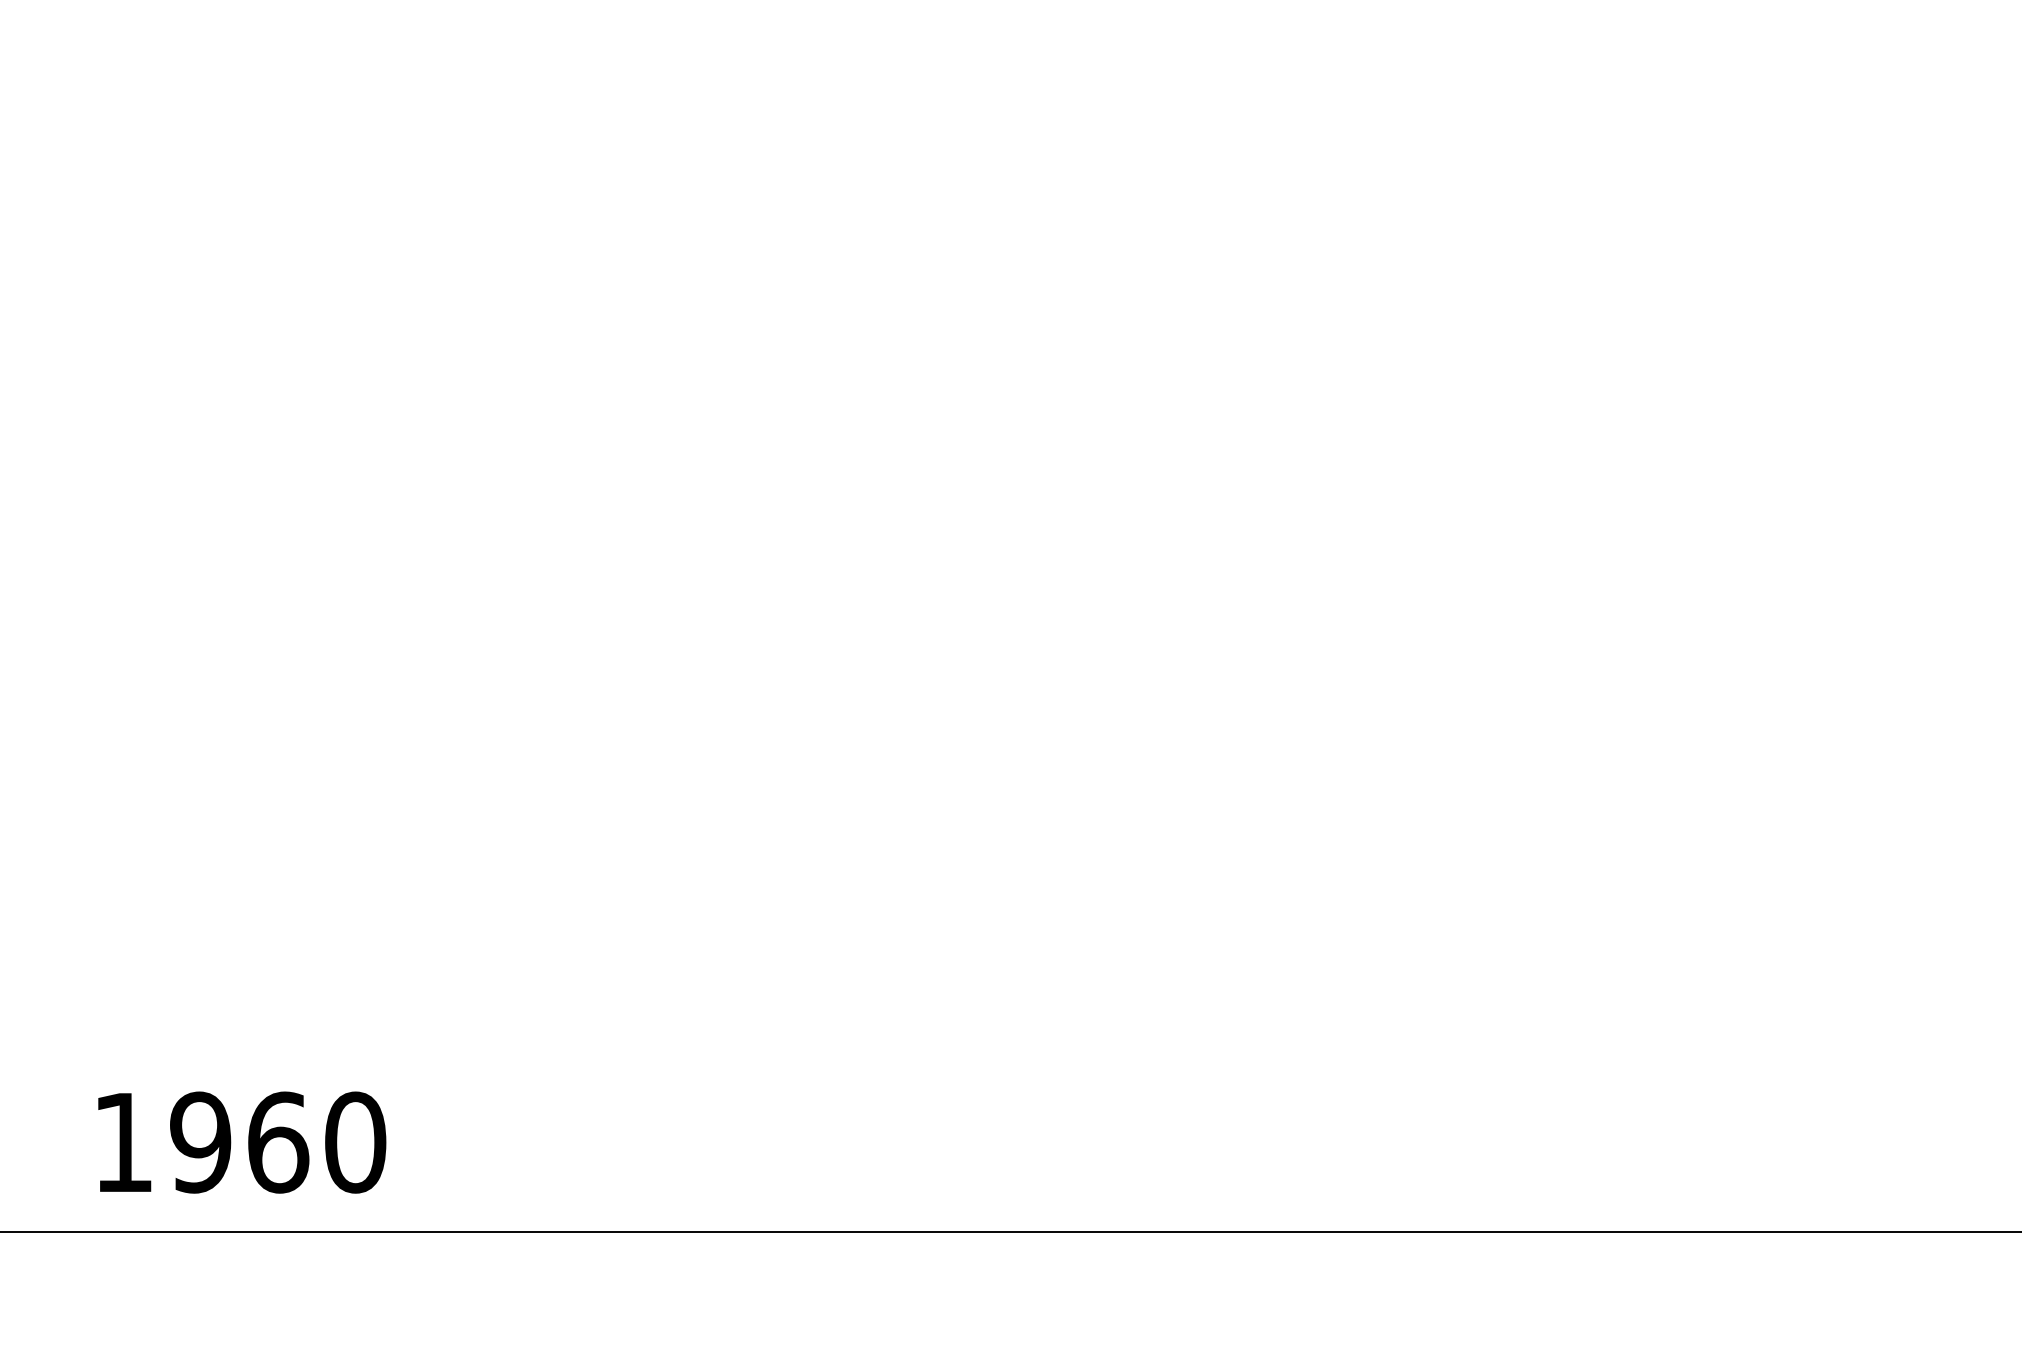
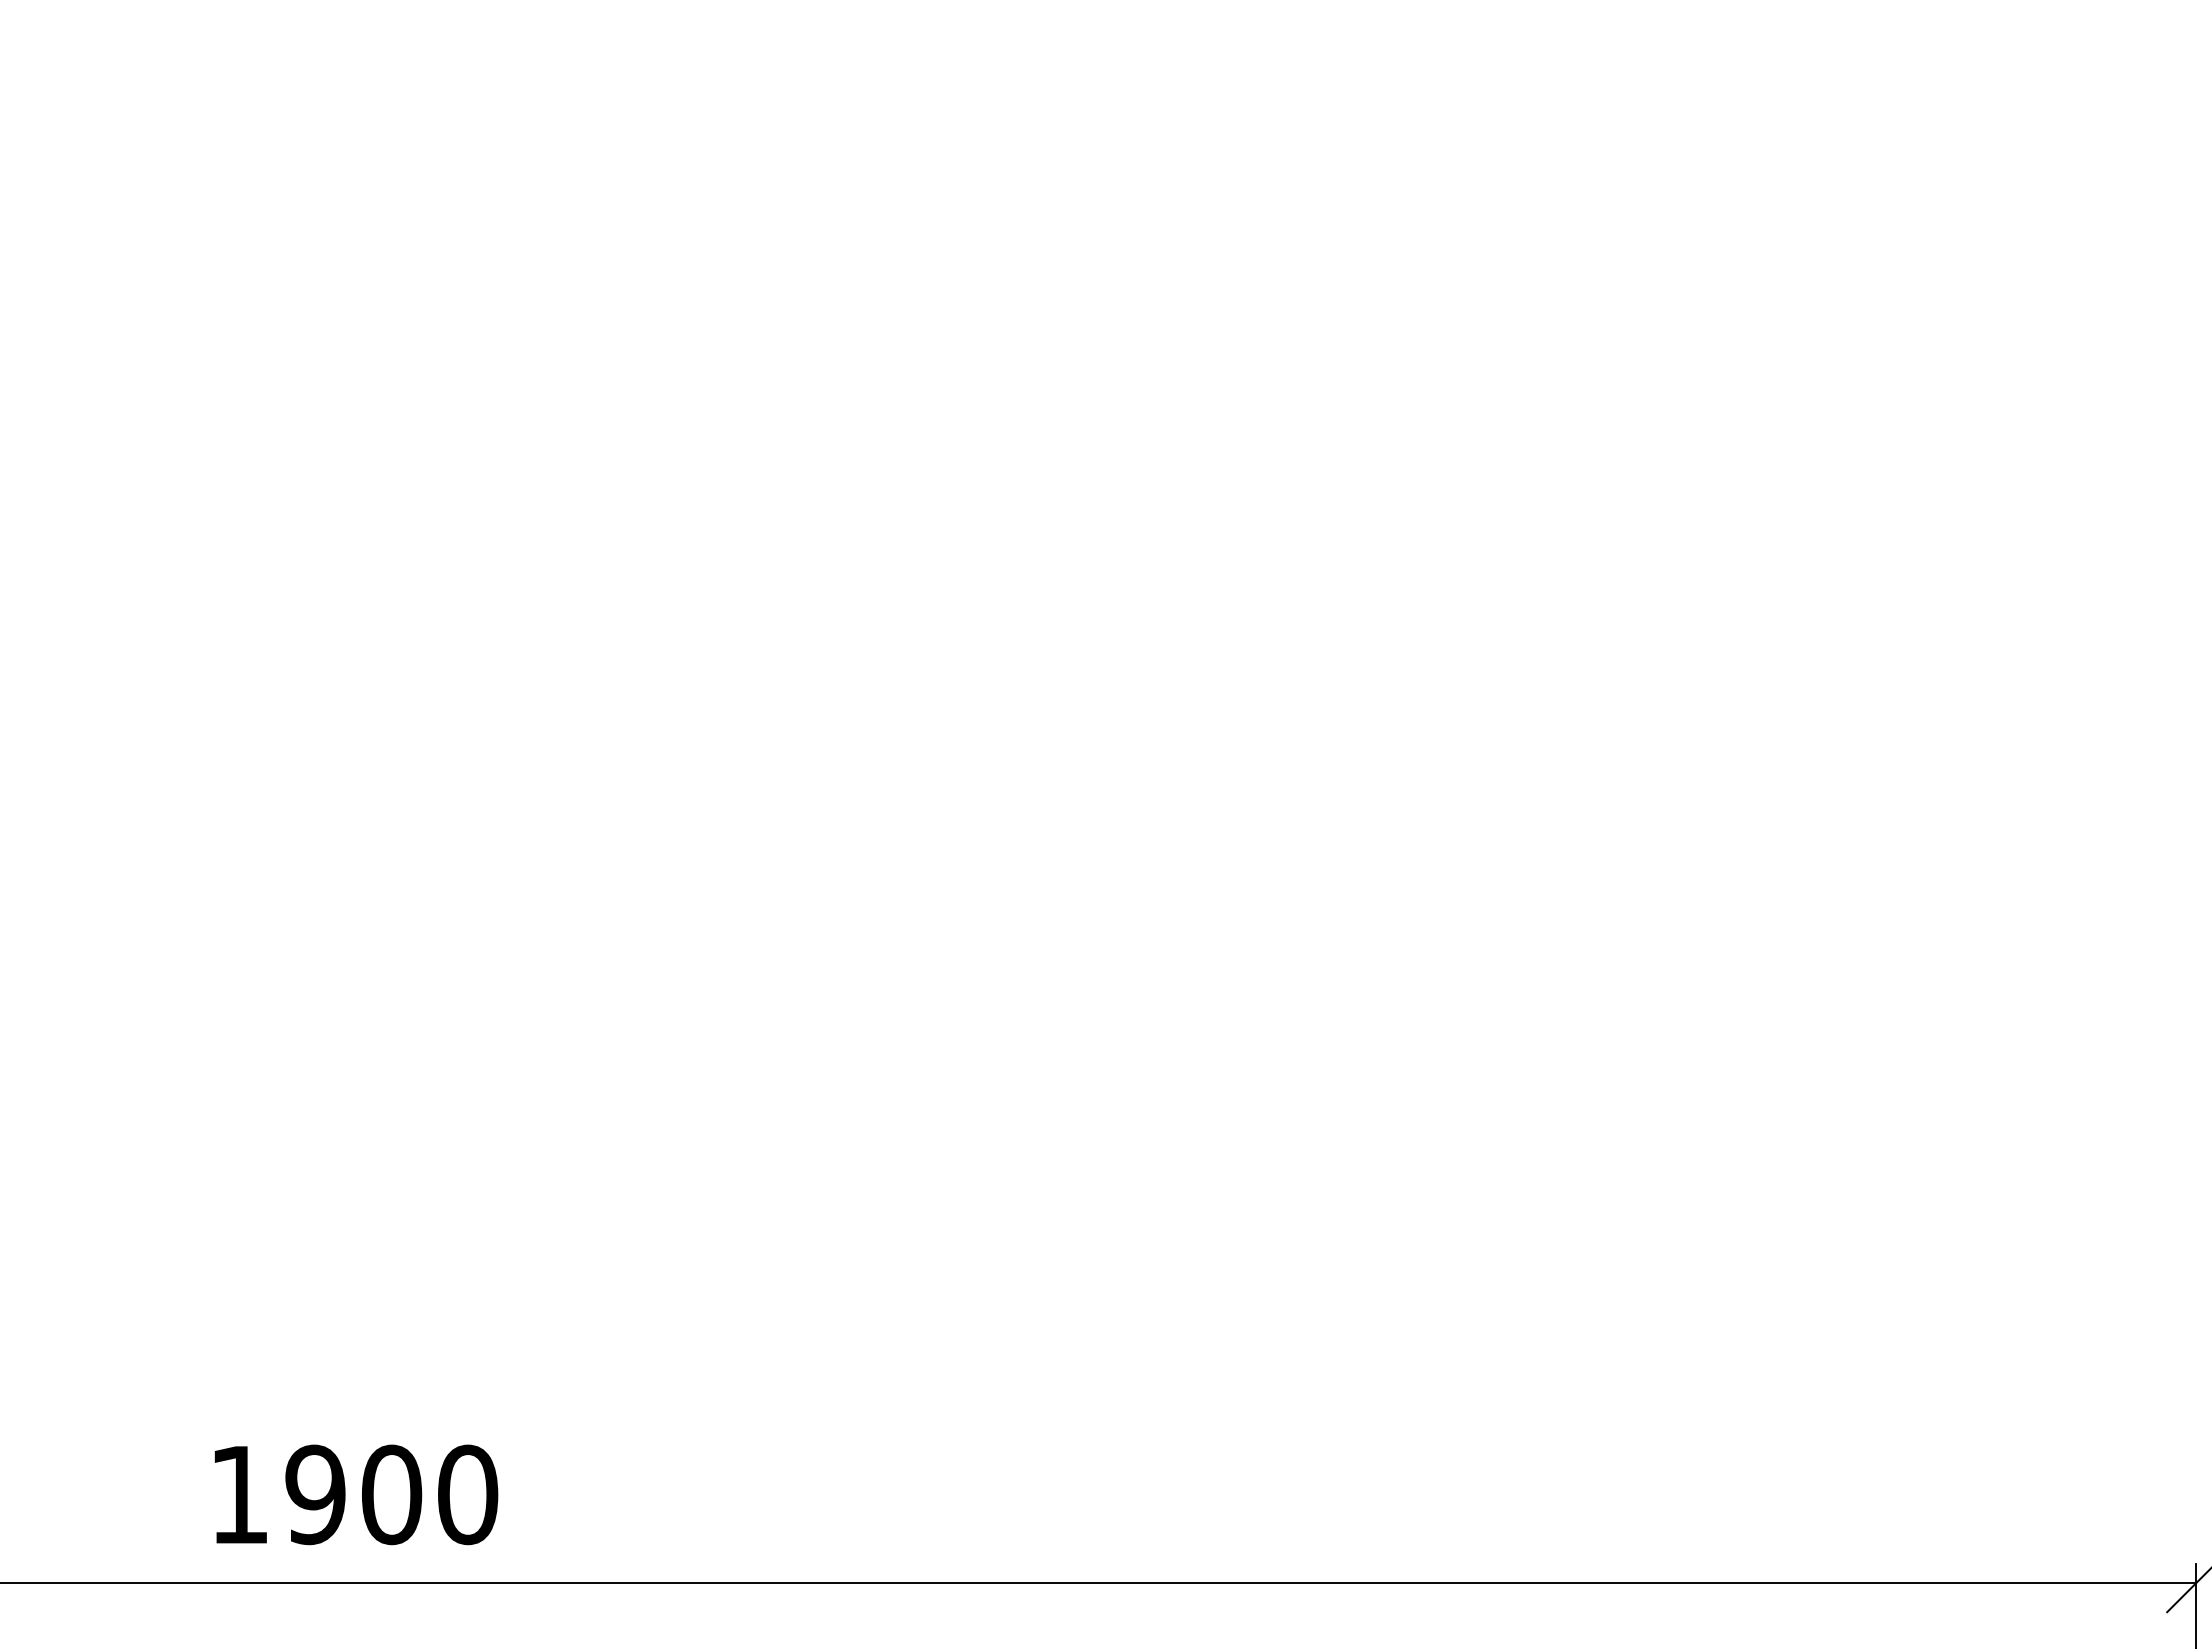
text: (278, 1142) -> (392, 1494), 1960 -> 1900

